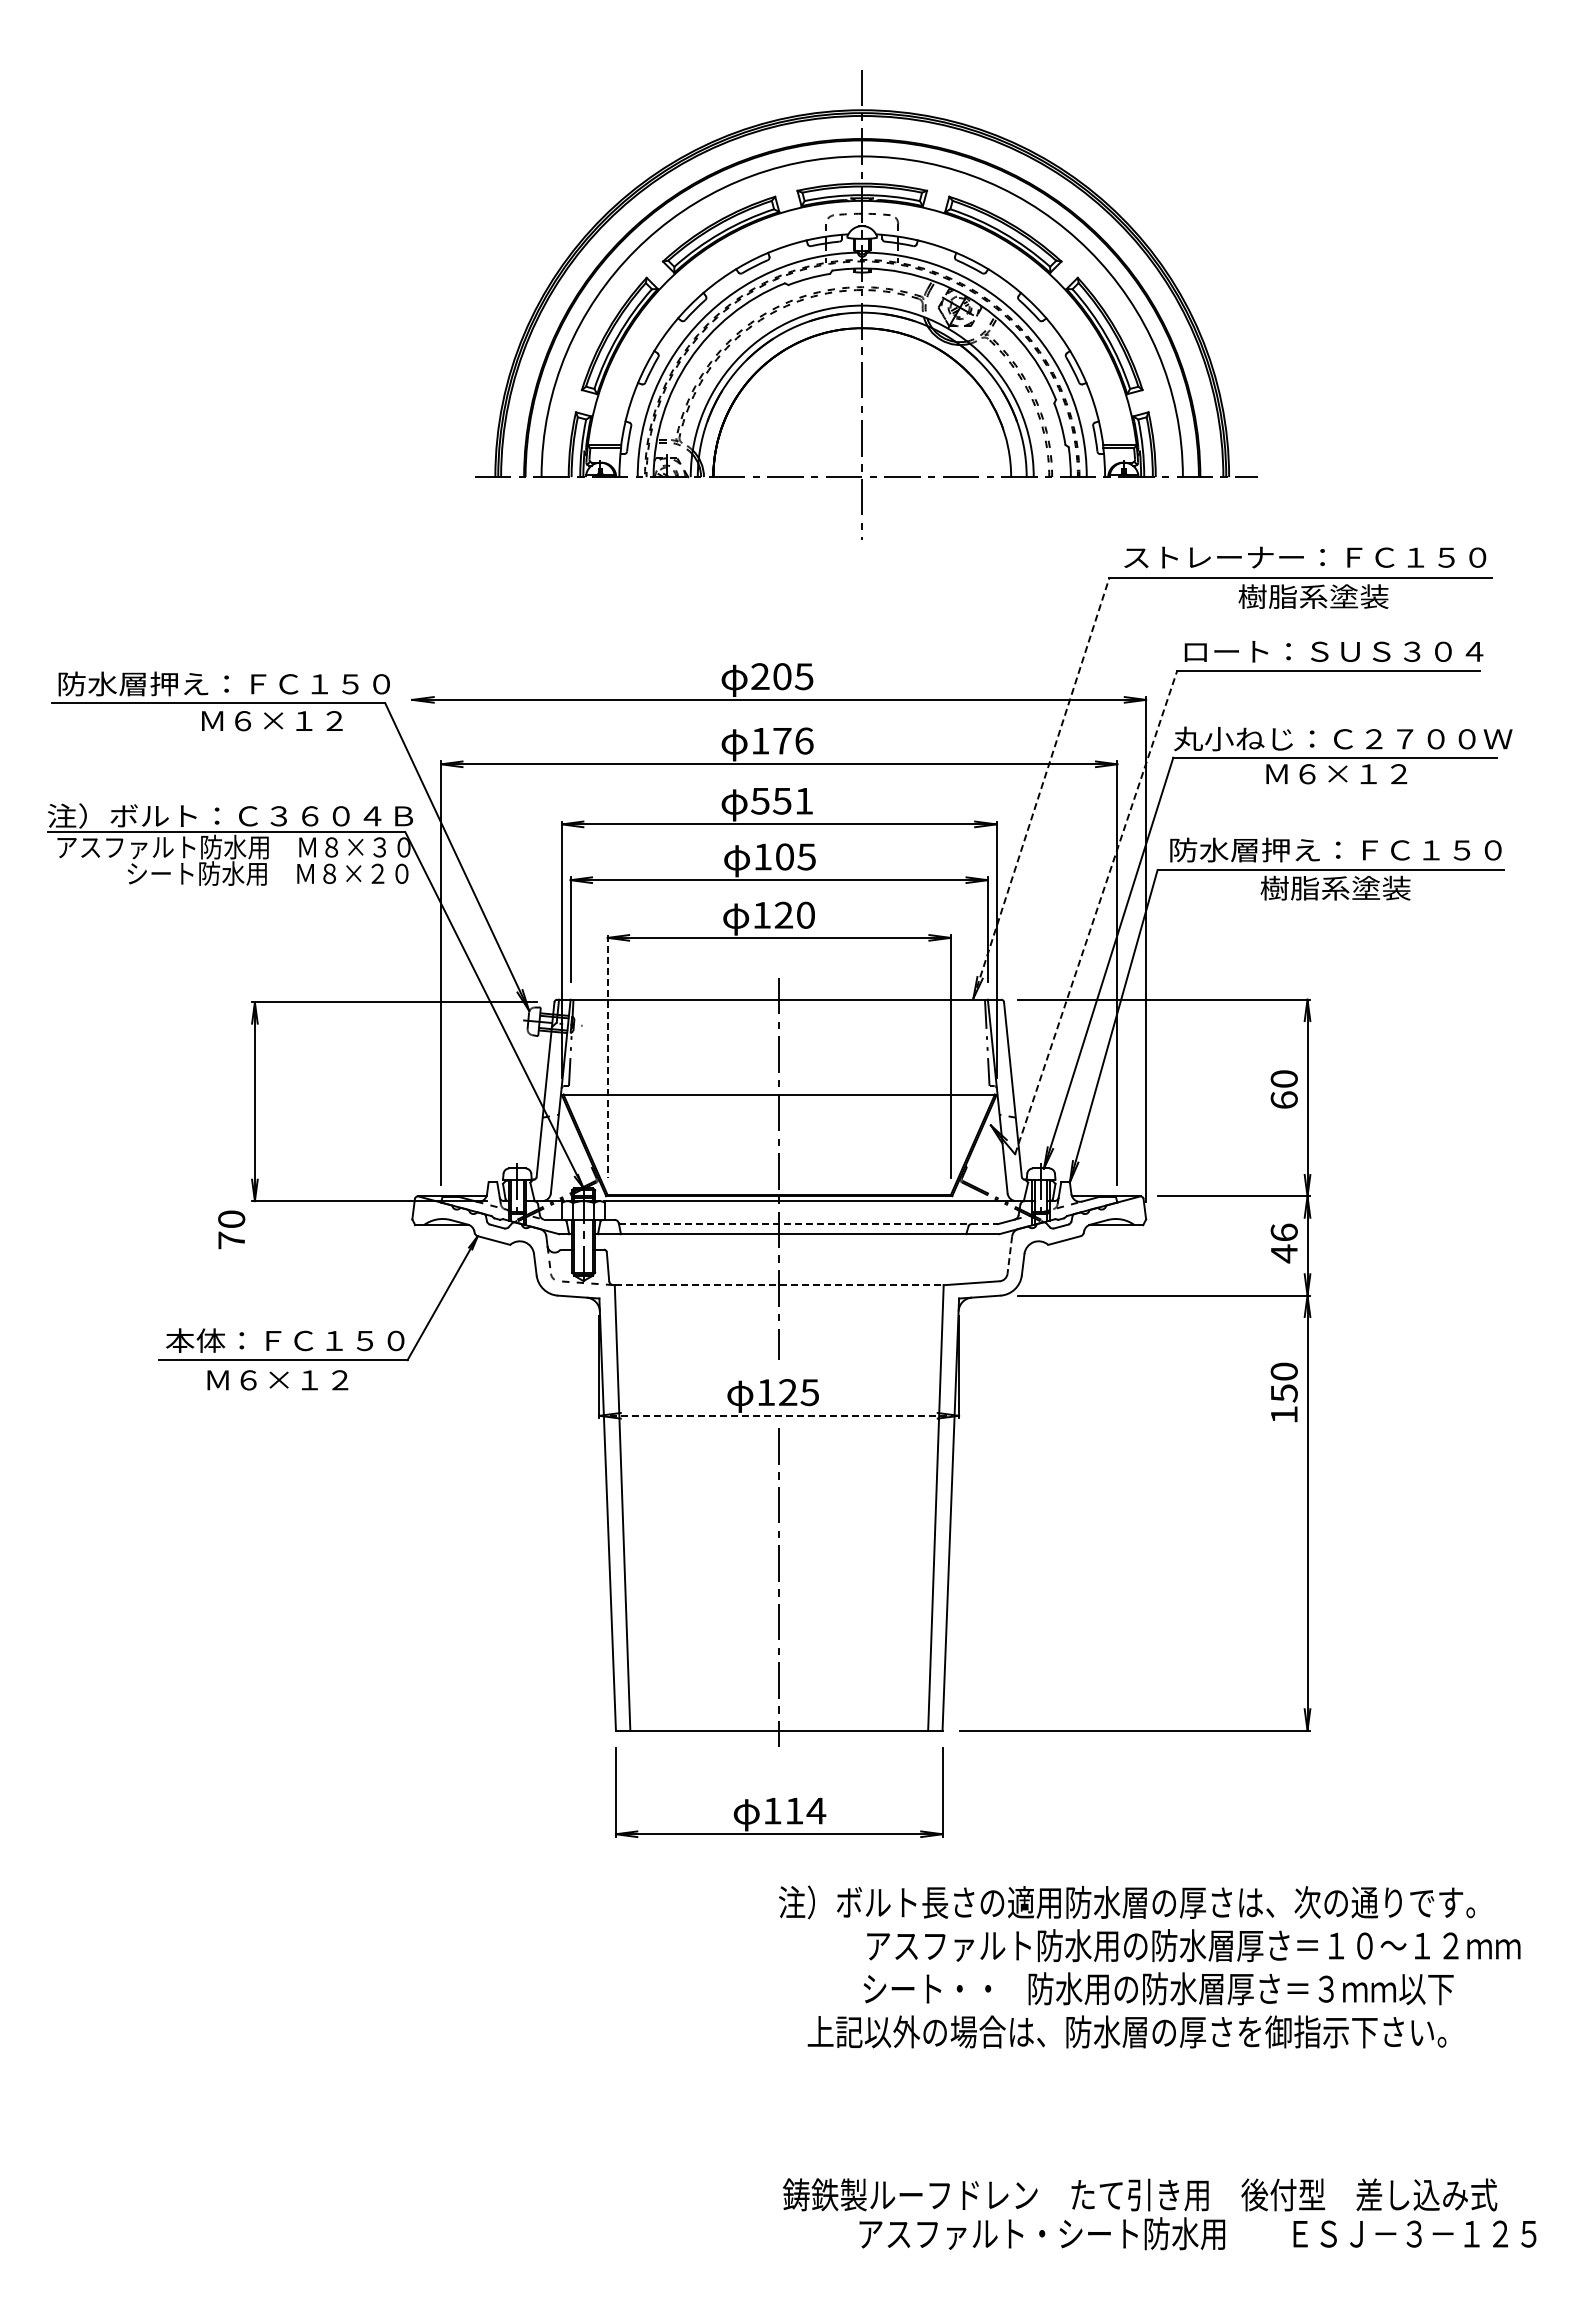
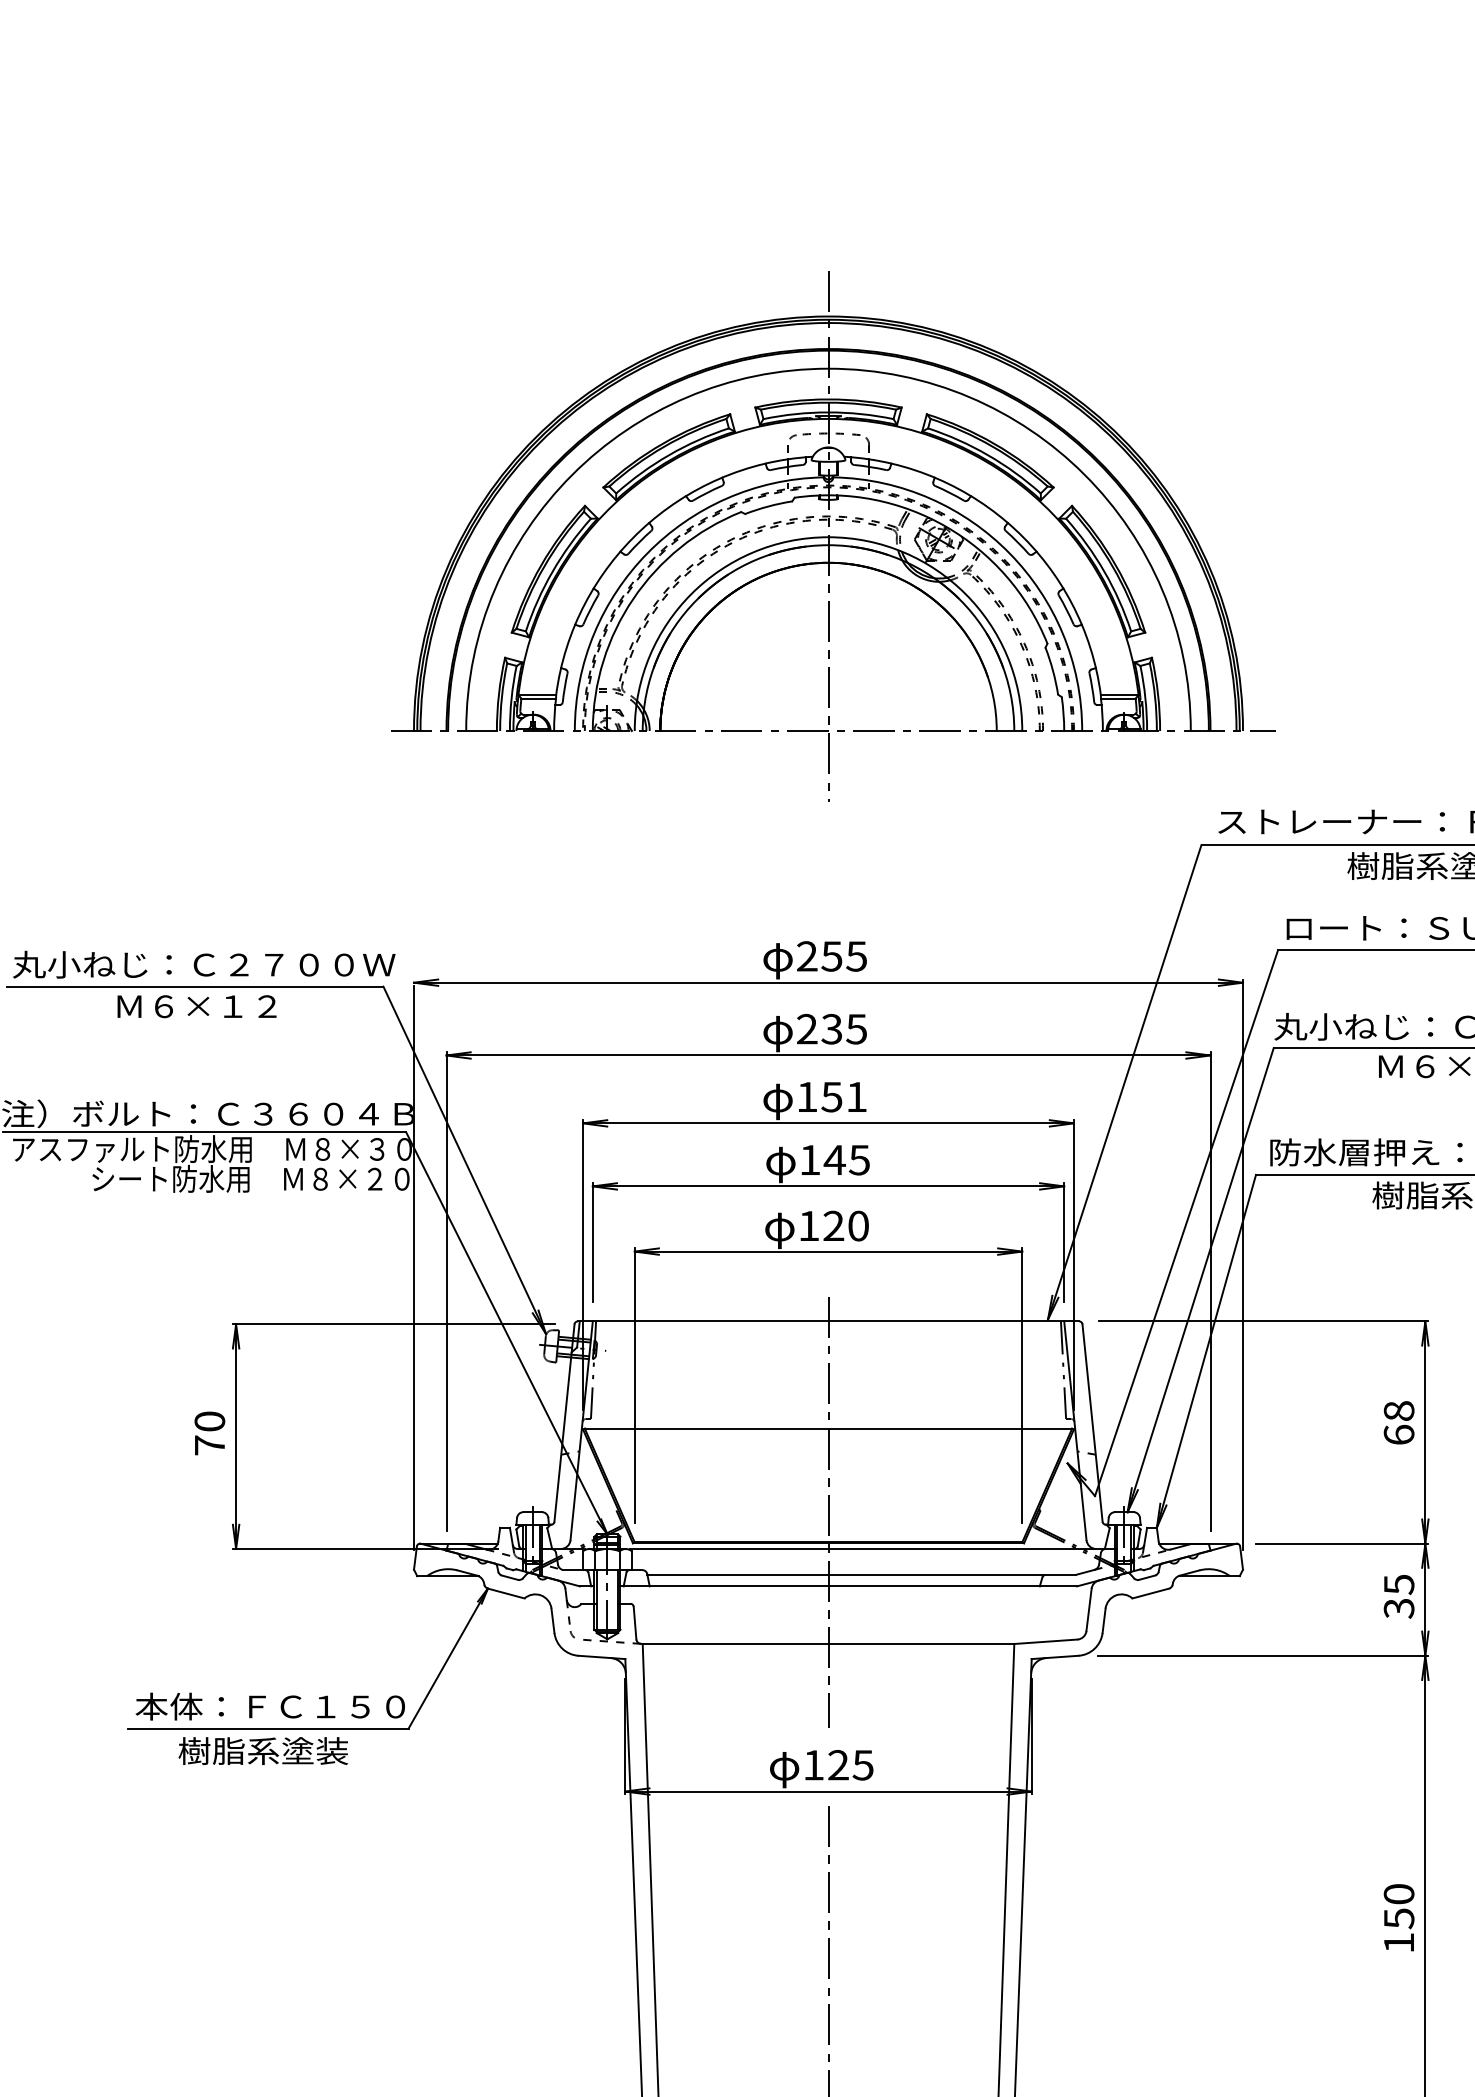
part: (866, 304) -> (833, 535), moved
text: (781, 676) -> (831, 956), 205 -> 255
text: (226, 683) -> (204, 964), 防水層押え：ＦＣ１５０ -> 丸小ねじ：Ｃ２７００Ｗ
text: (272, 721) -> (197, 1007), moved
text: (782, 740) -> (832, 1028), 176 -> 235
line: (1041, 788) -> (1124, 1082), dashed -> solid
text: (760, 801) -> (807, 1097), 551 -> 151
text: (784, 856) -> (834, 1159), 105 -> 145
line: (1096, 912) -> (1186, 1222), dashed -> solid
line: (412, 952) -> (414, 1268), added
line: (607, 1056) -> (634, 1385), dashed -> solid
text: (1284, 1078) -> (1399, 1410), 60 -> 68
line: (808, 1224) -> (861, 1575), dashed -> solid
text: (231, 1229) -> (209, 1433), moved
text: (1283, 1243) -> (1398, 1596), 46 -> 35
line: (1009, 1255) -> (1088, 1610), dashed -> solid
line: (779, 1285) -> (828, 1644), dashed -> solid
text: (278, 1379) -> (262, 1750), Ｍ６×１２ -> 樹脂系塗装
text: (1283, 1392) -> (1398, 1917), moved
line: (779, 1415) -> (828, 1791), dashed -> solid

